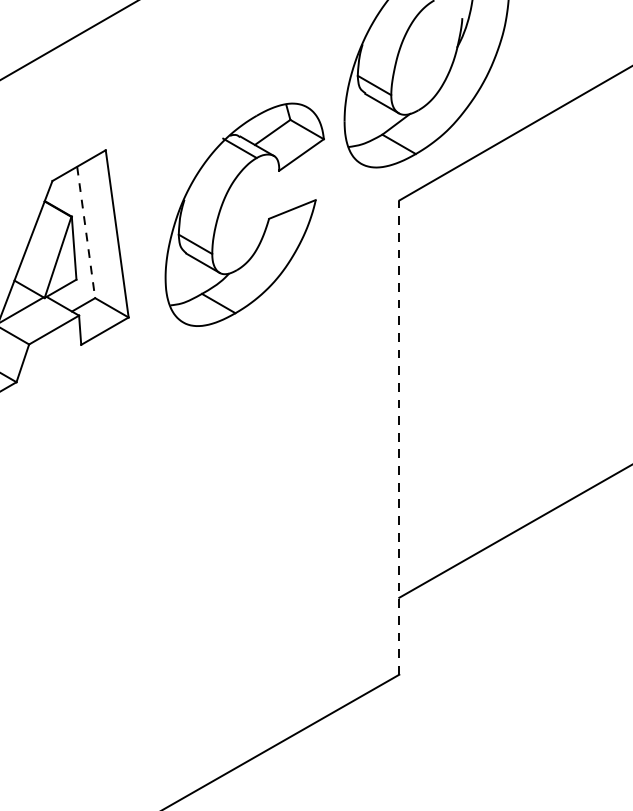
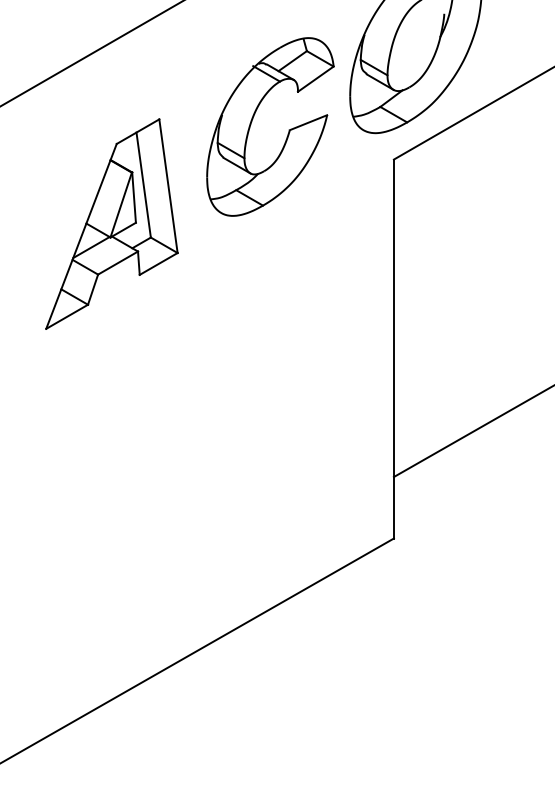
part: (267, 217) -> (288, 129), moved
line: (85, 232) -> (143, 185), dashed -> solid
line: (398, 436) -> (393, 348), dashed -> solid

